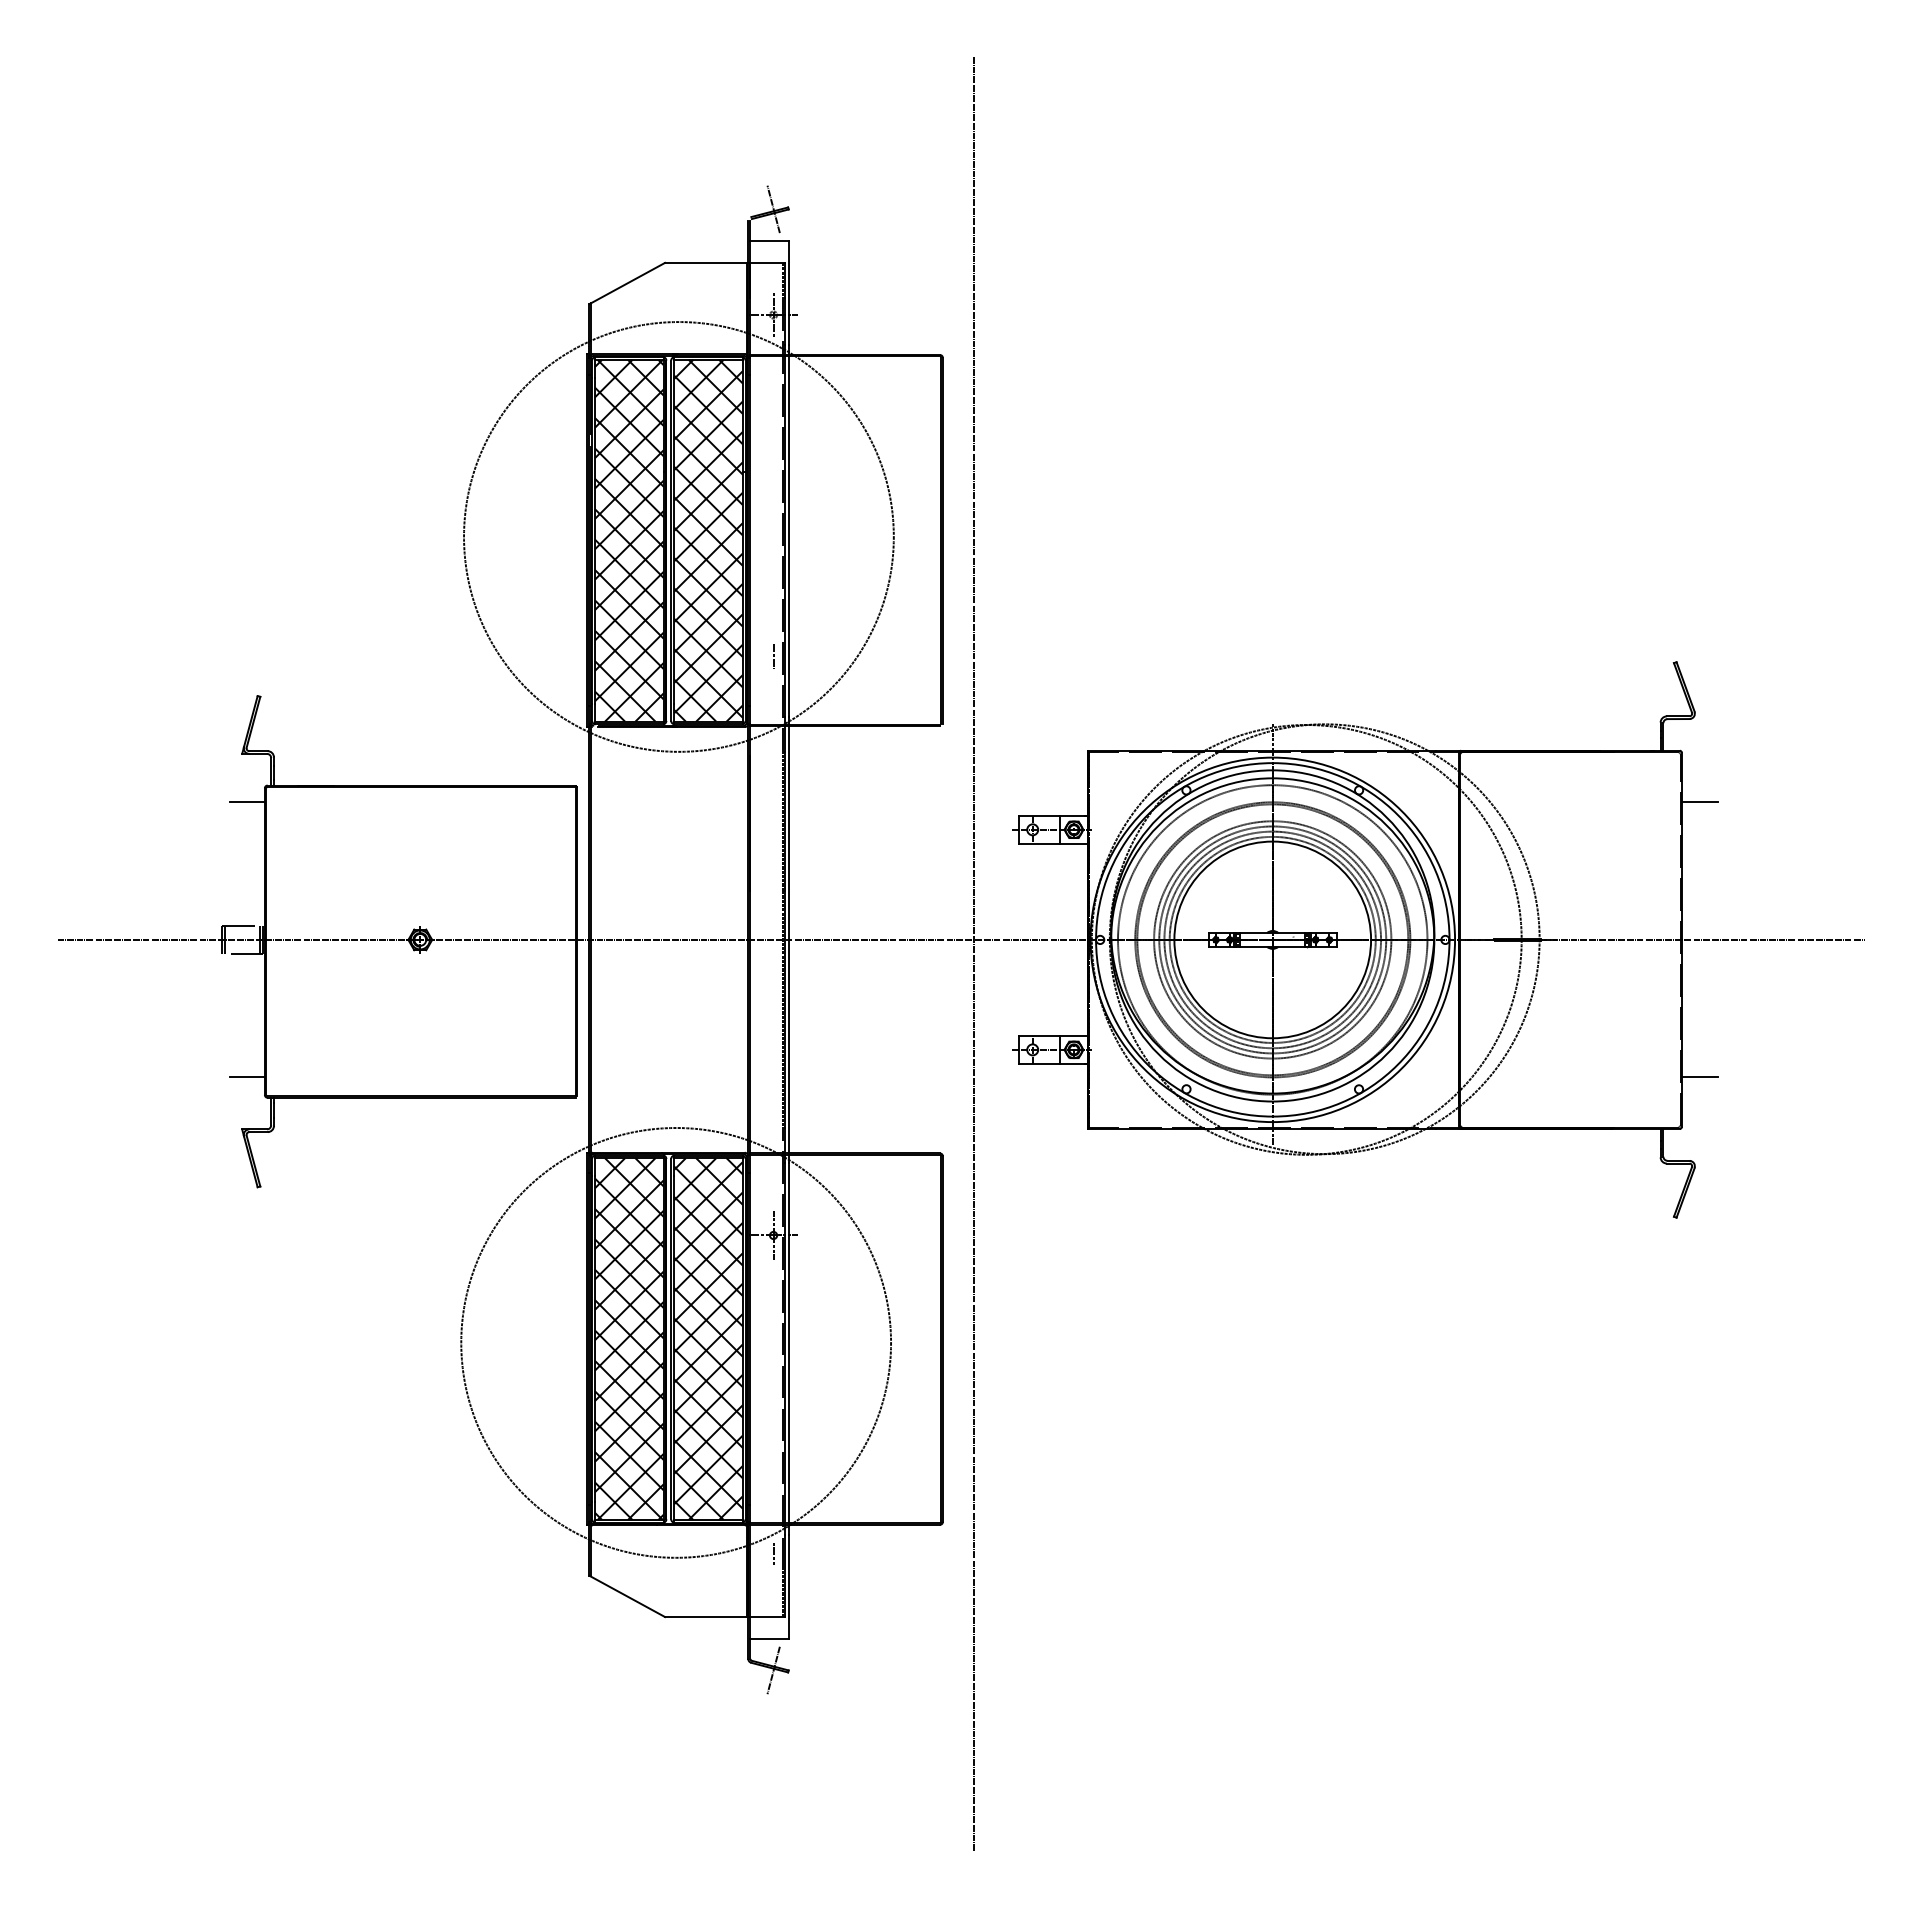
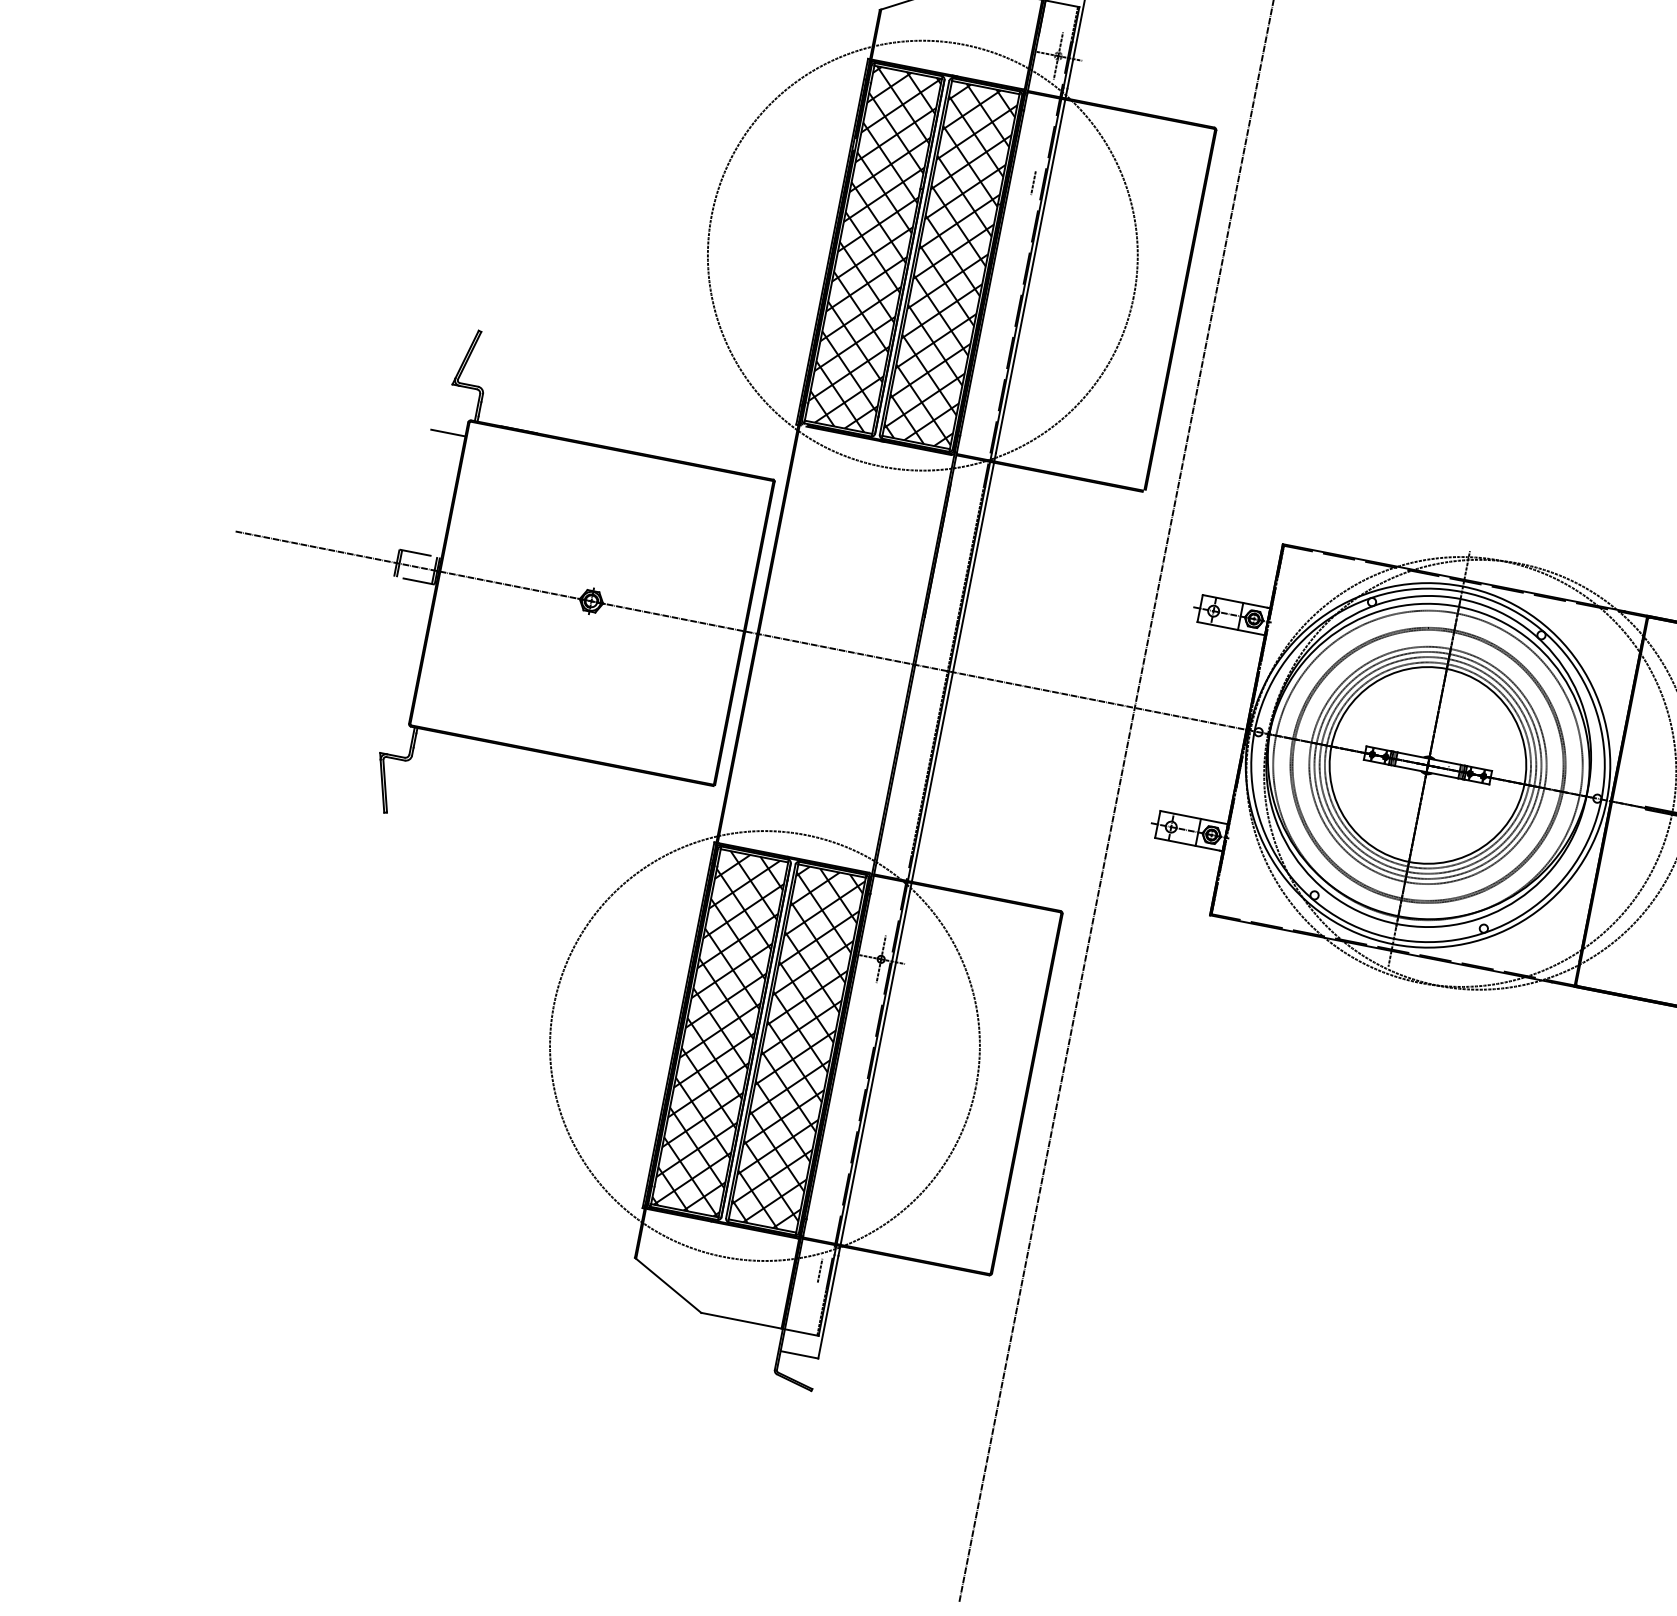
line: (773, 656) -> (1033, 183), moved
line: (247, 1077) -> (395, 703), removed
line: (773, 1670) -> (797, 1386), removed

